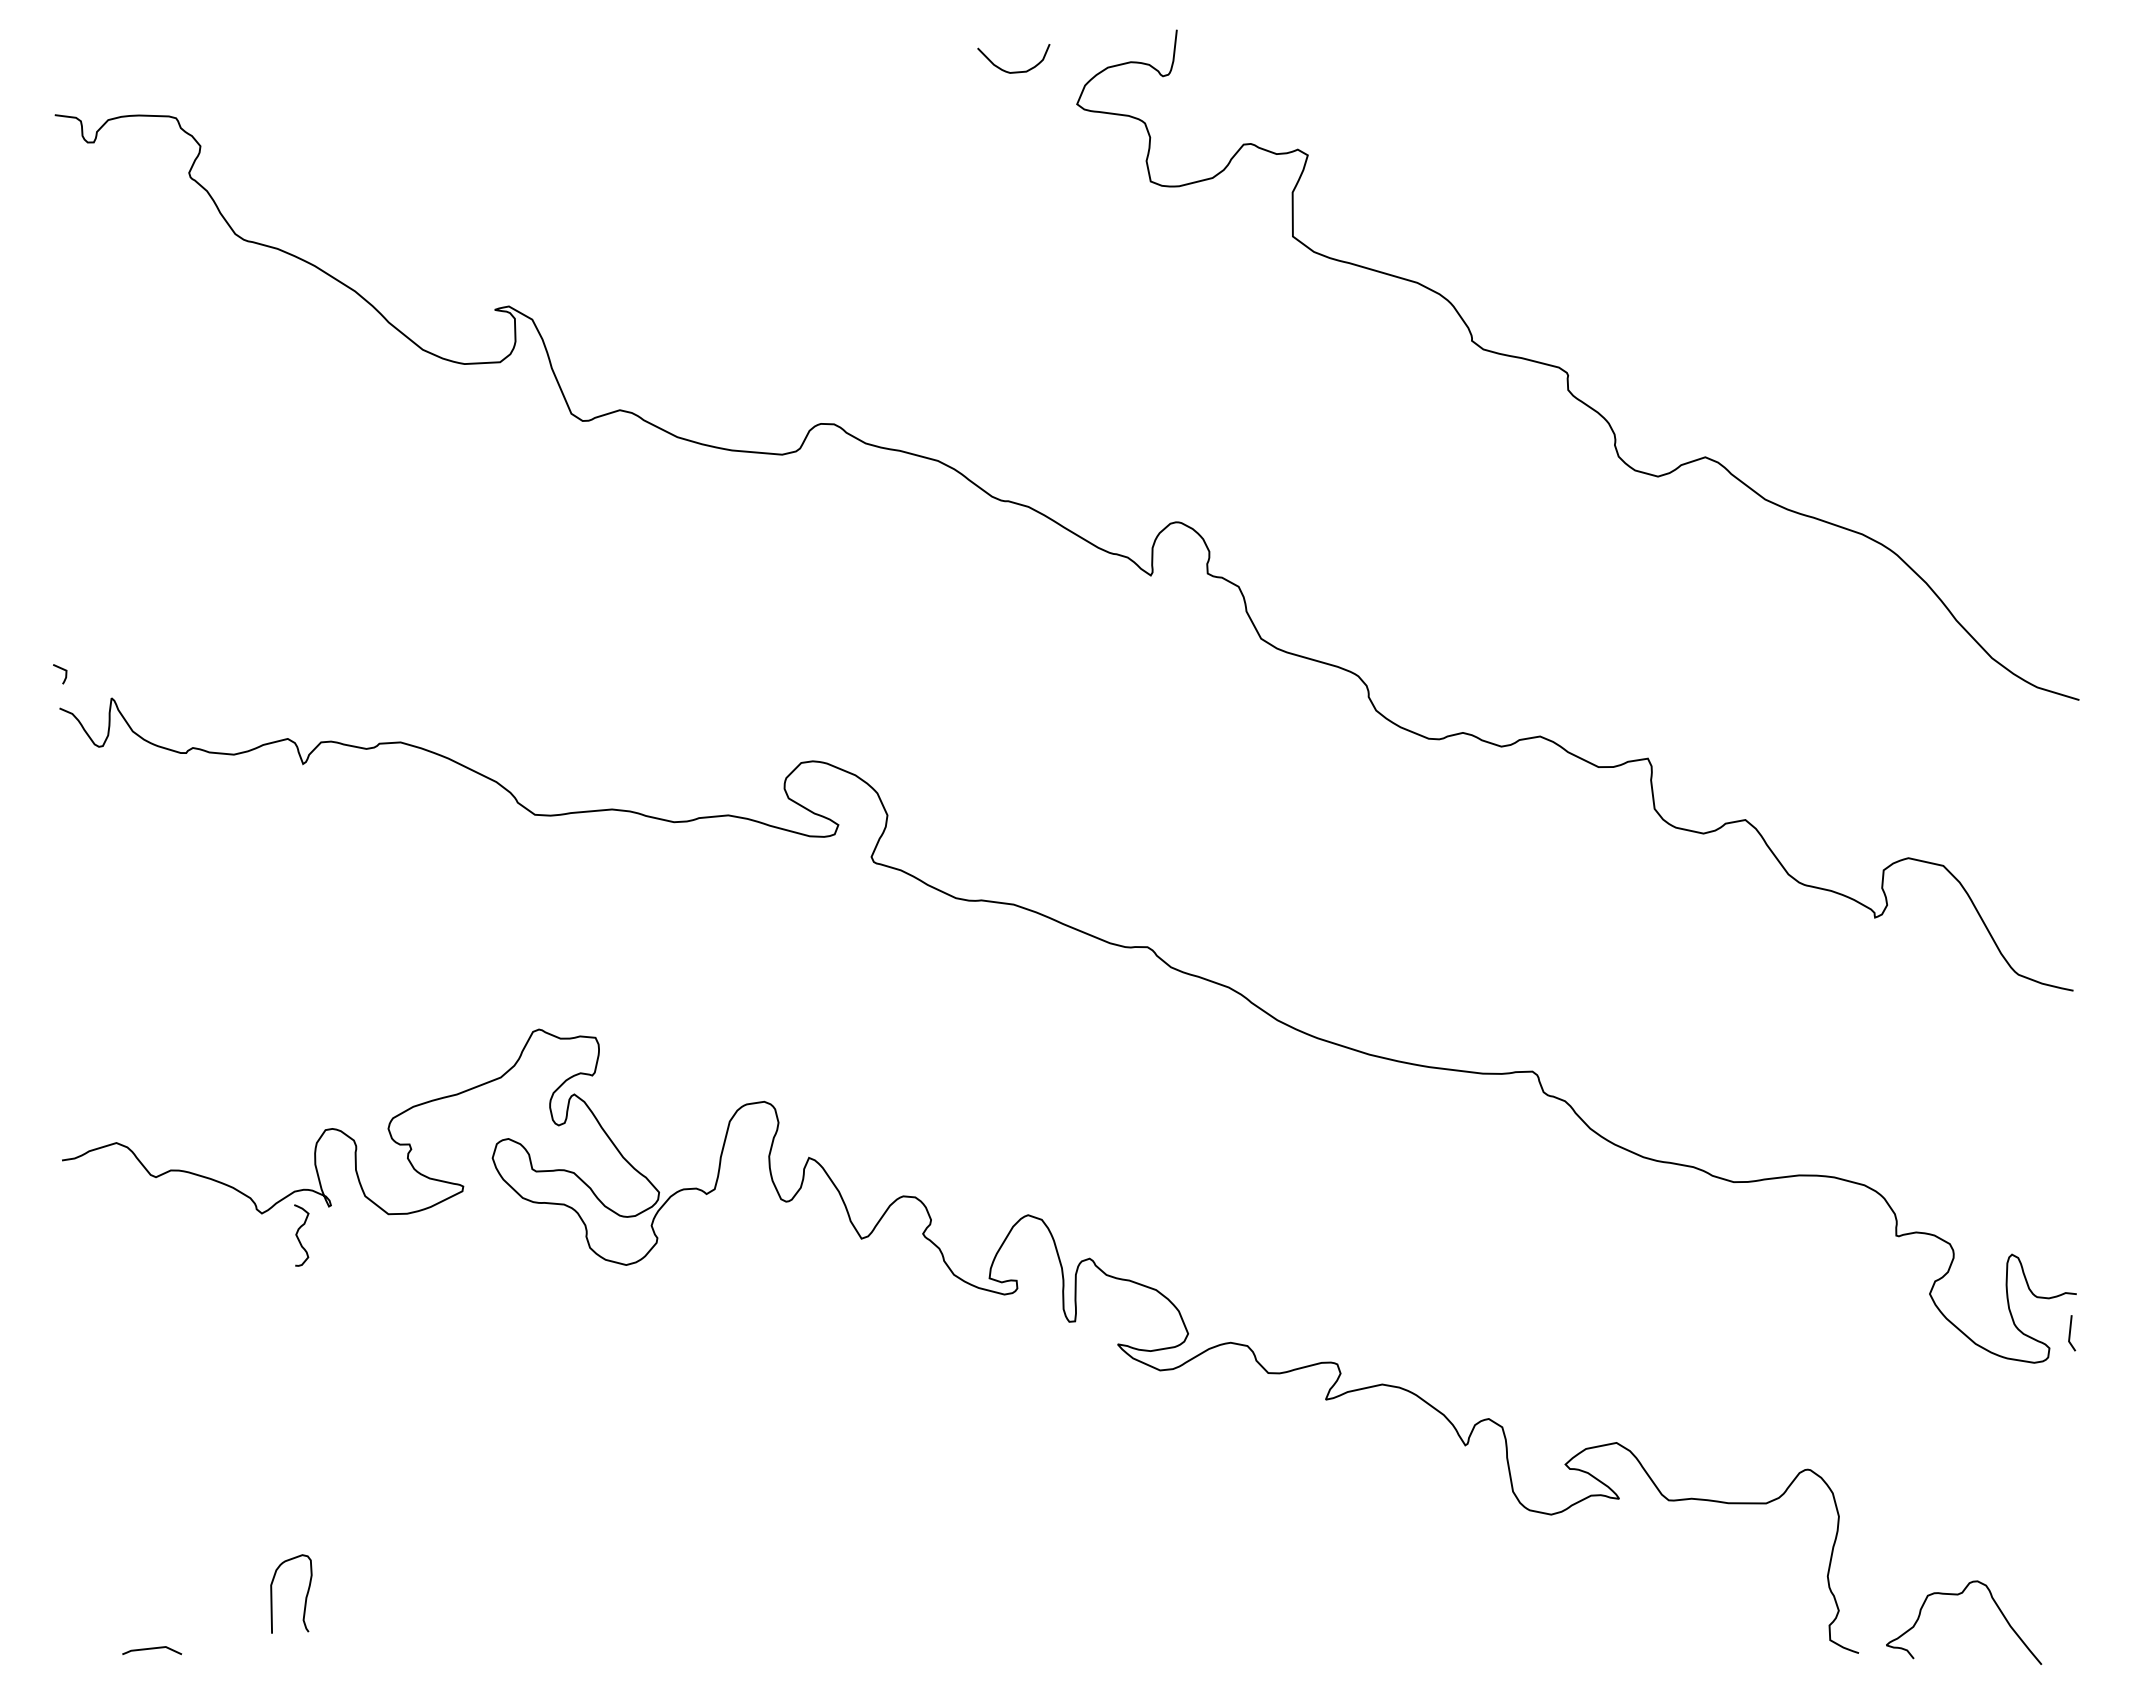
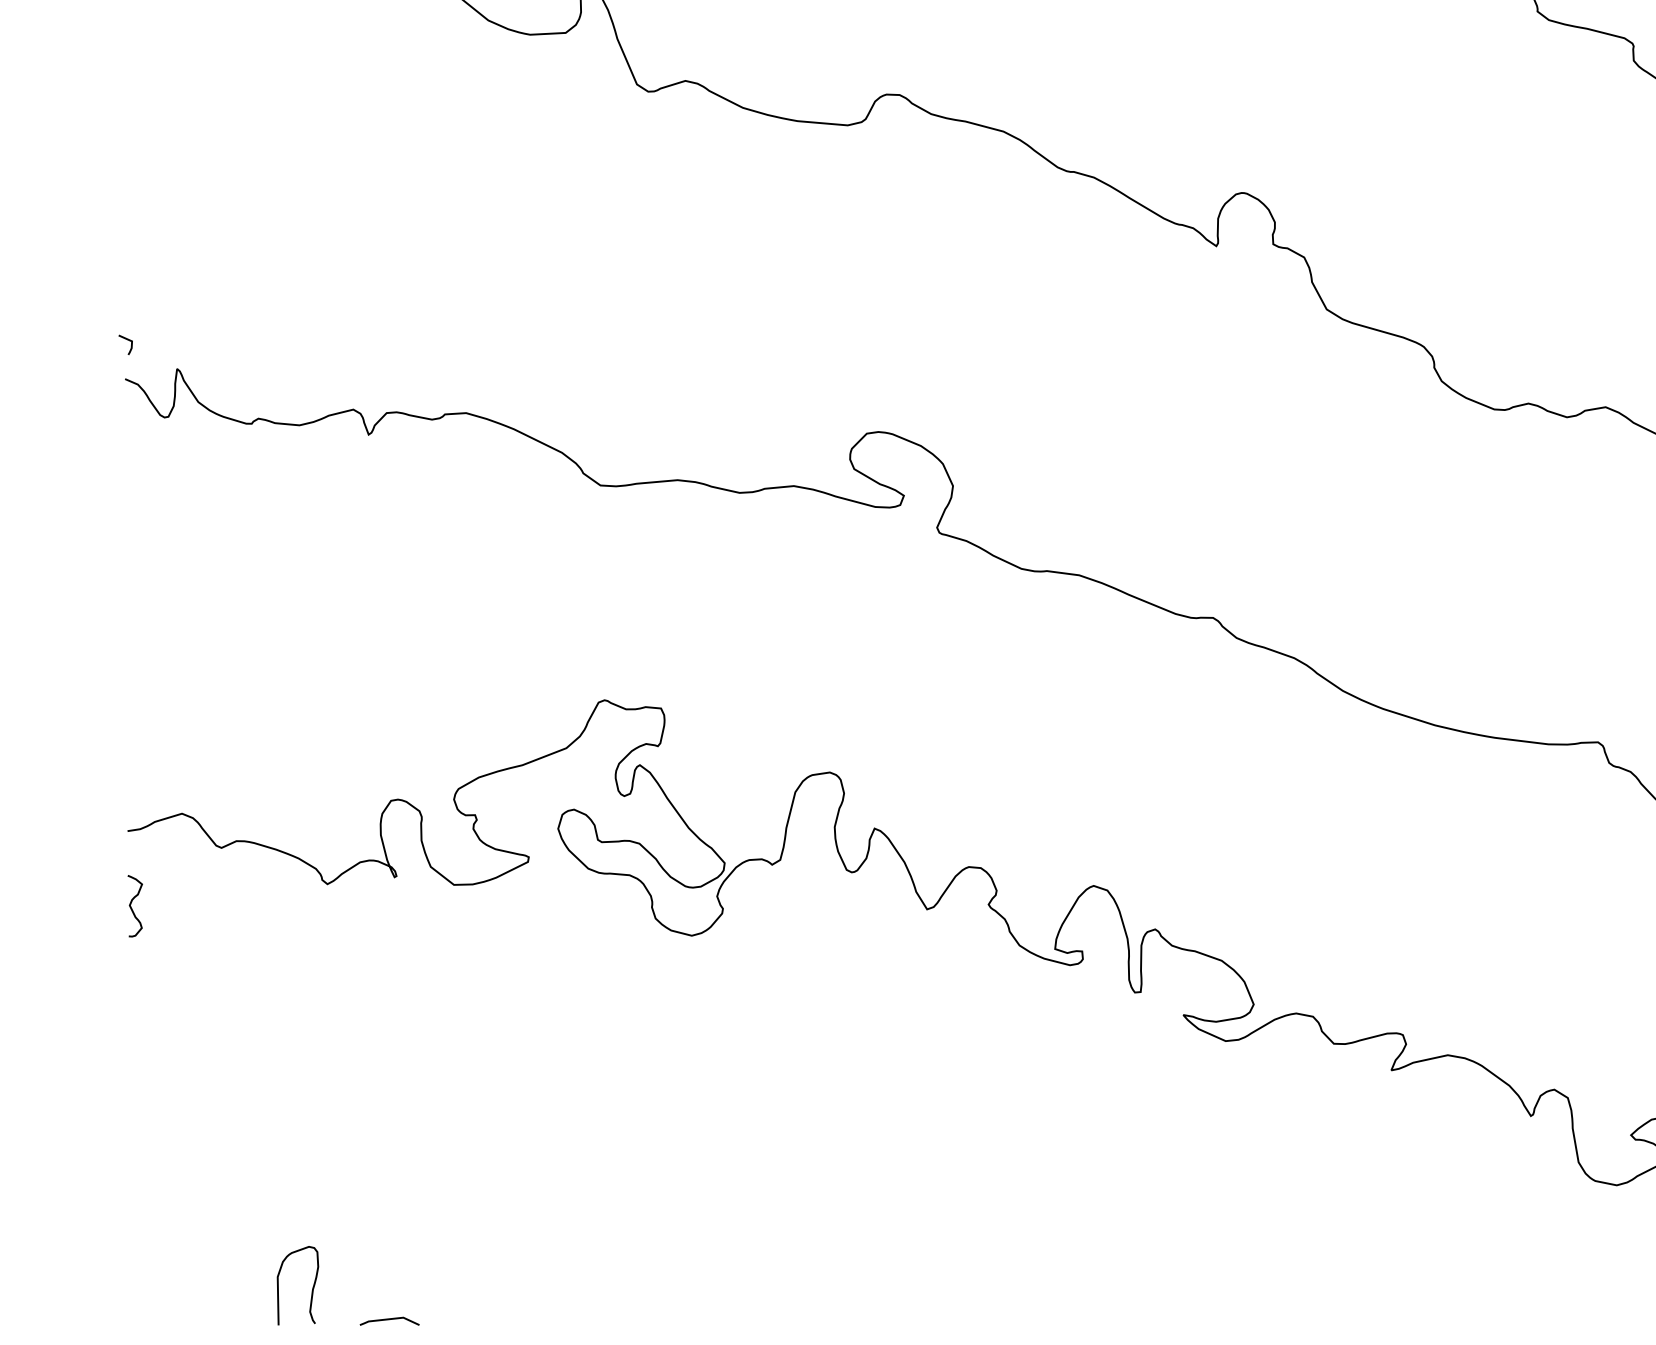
curve: (298, 1236) -> (132, 907), moved
curve: (305, 1596) -> (312, 1288), moved
line: (152, 1649) -> (390, 1320), moved

